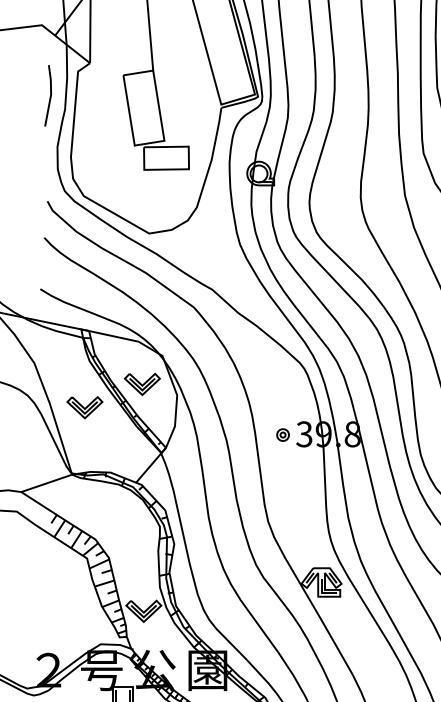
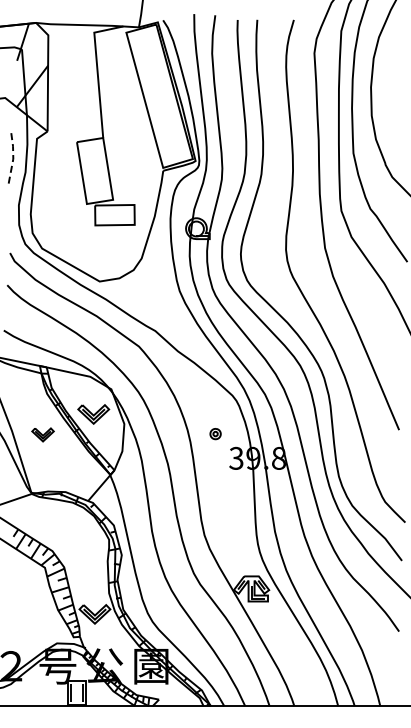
line: (51, 95) -> (13, 159), solid -> dashed
part: (84, 407) -> (42, 434), size x0.7
part: (282, 435) -> (215, 434), moved

